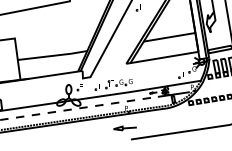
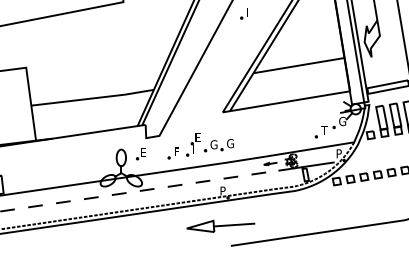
part: (124, 128) -> (219, 226), size x1.67

